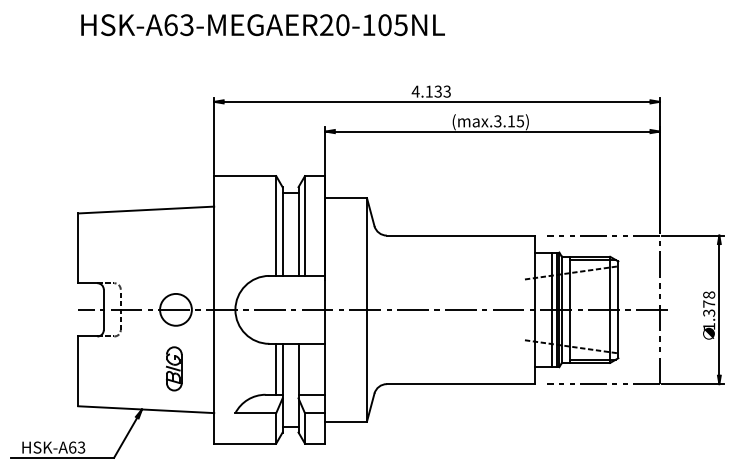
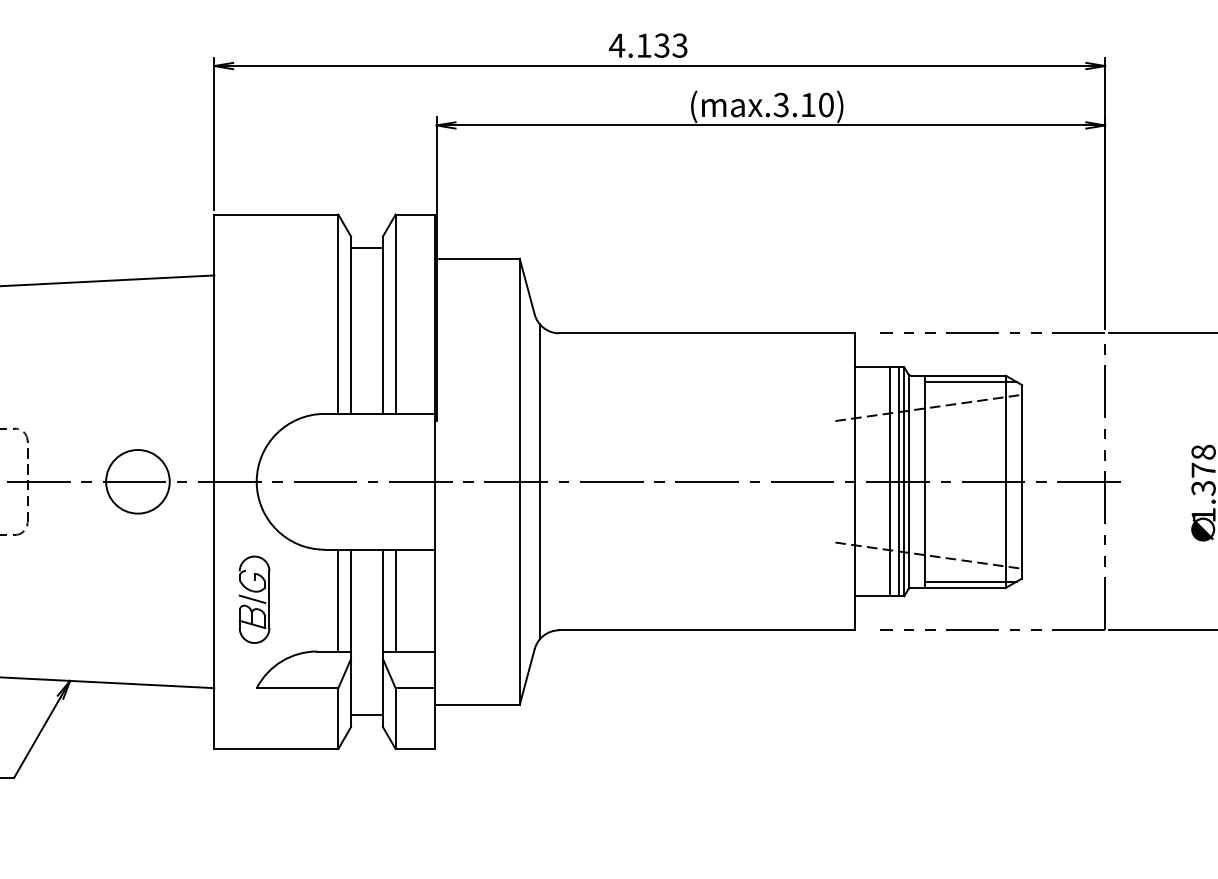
text: (520, 121) -> (826, 105), (max.3.15) -> (max.3.10)
line: (377, 309) -> (540, 481), added
part: (174, 368) -> (254, 598), moved
line: (304, 368) -> (394, 598), added

